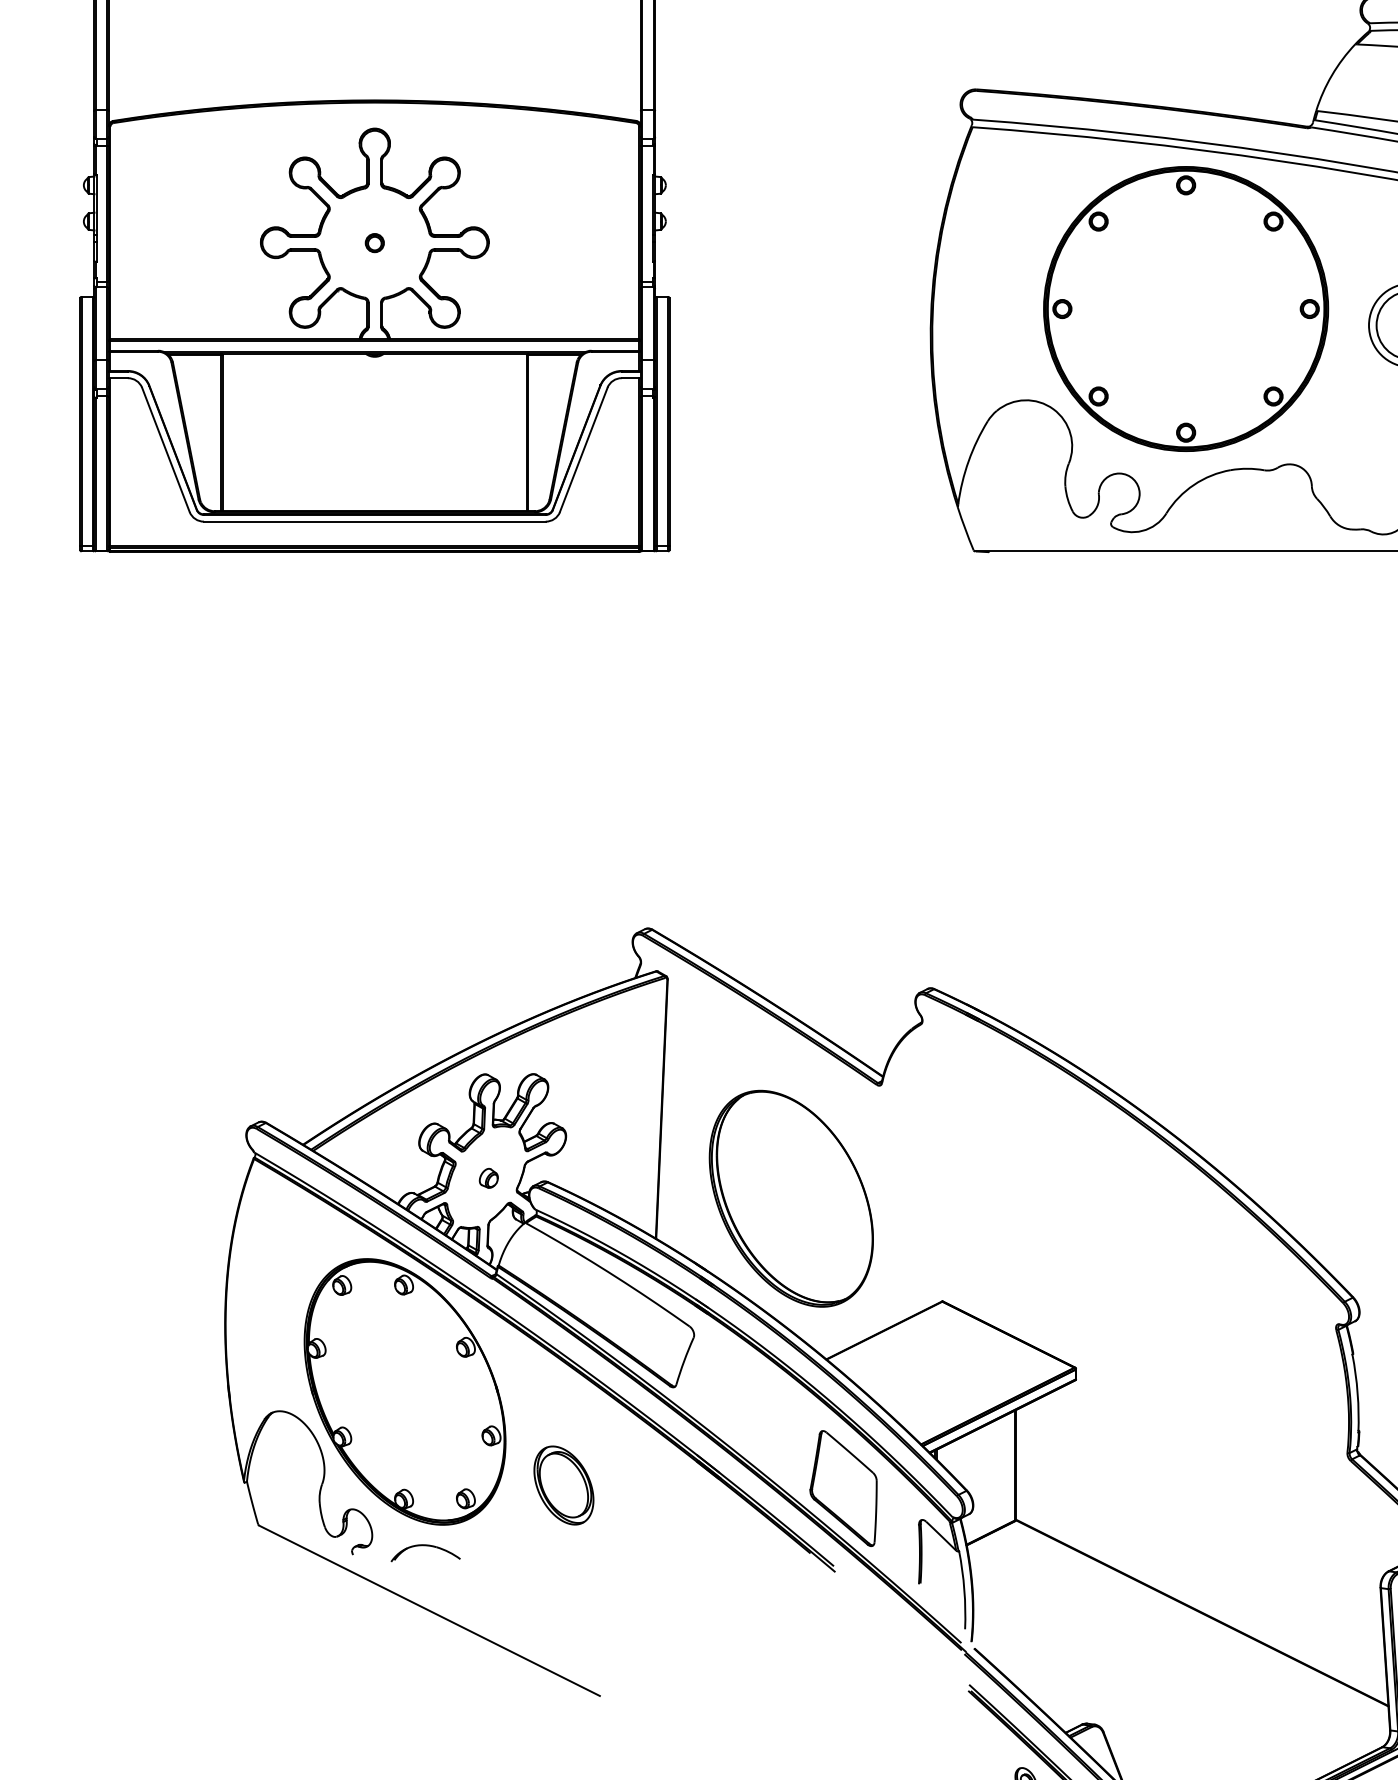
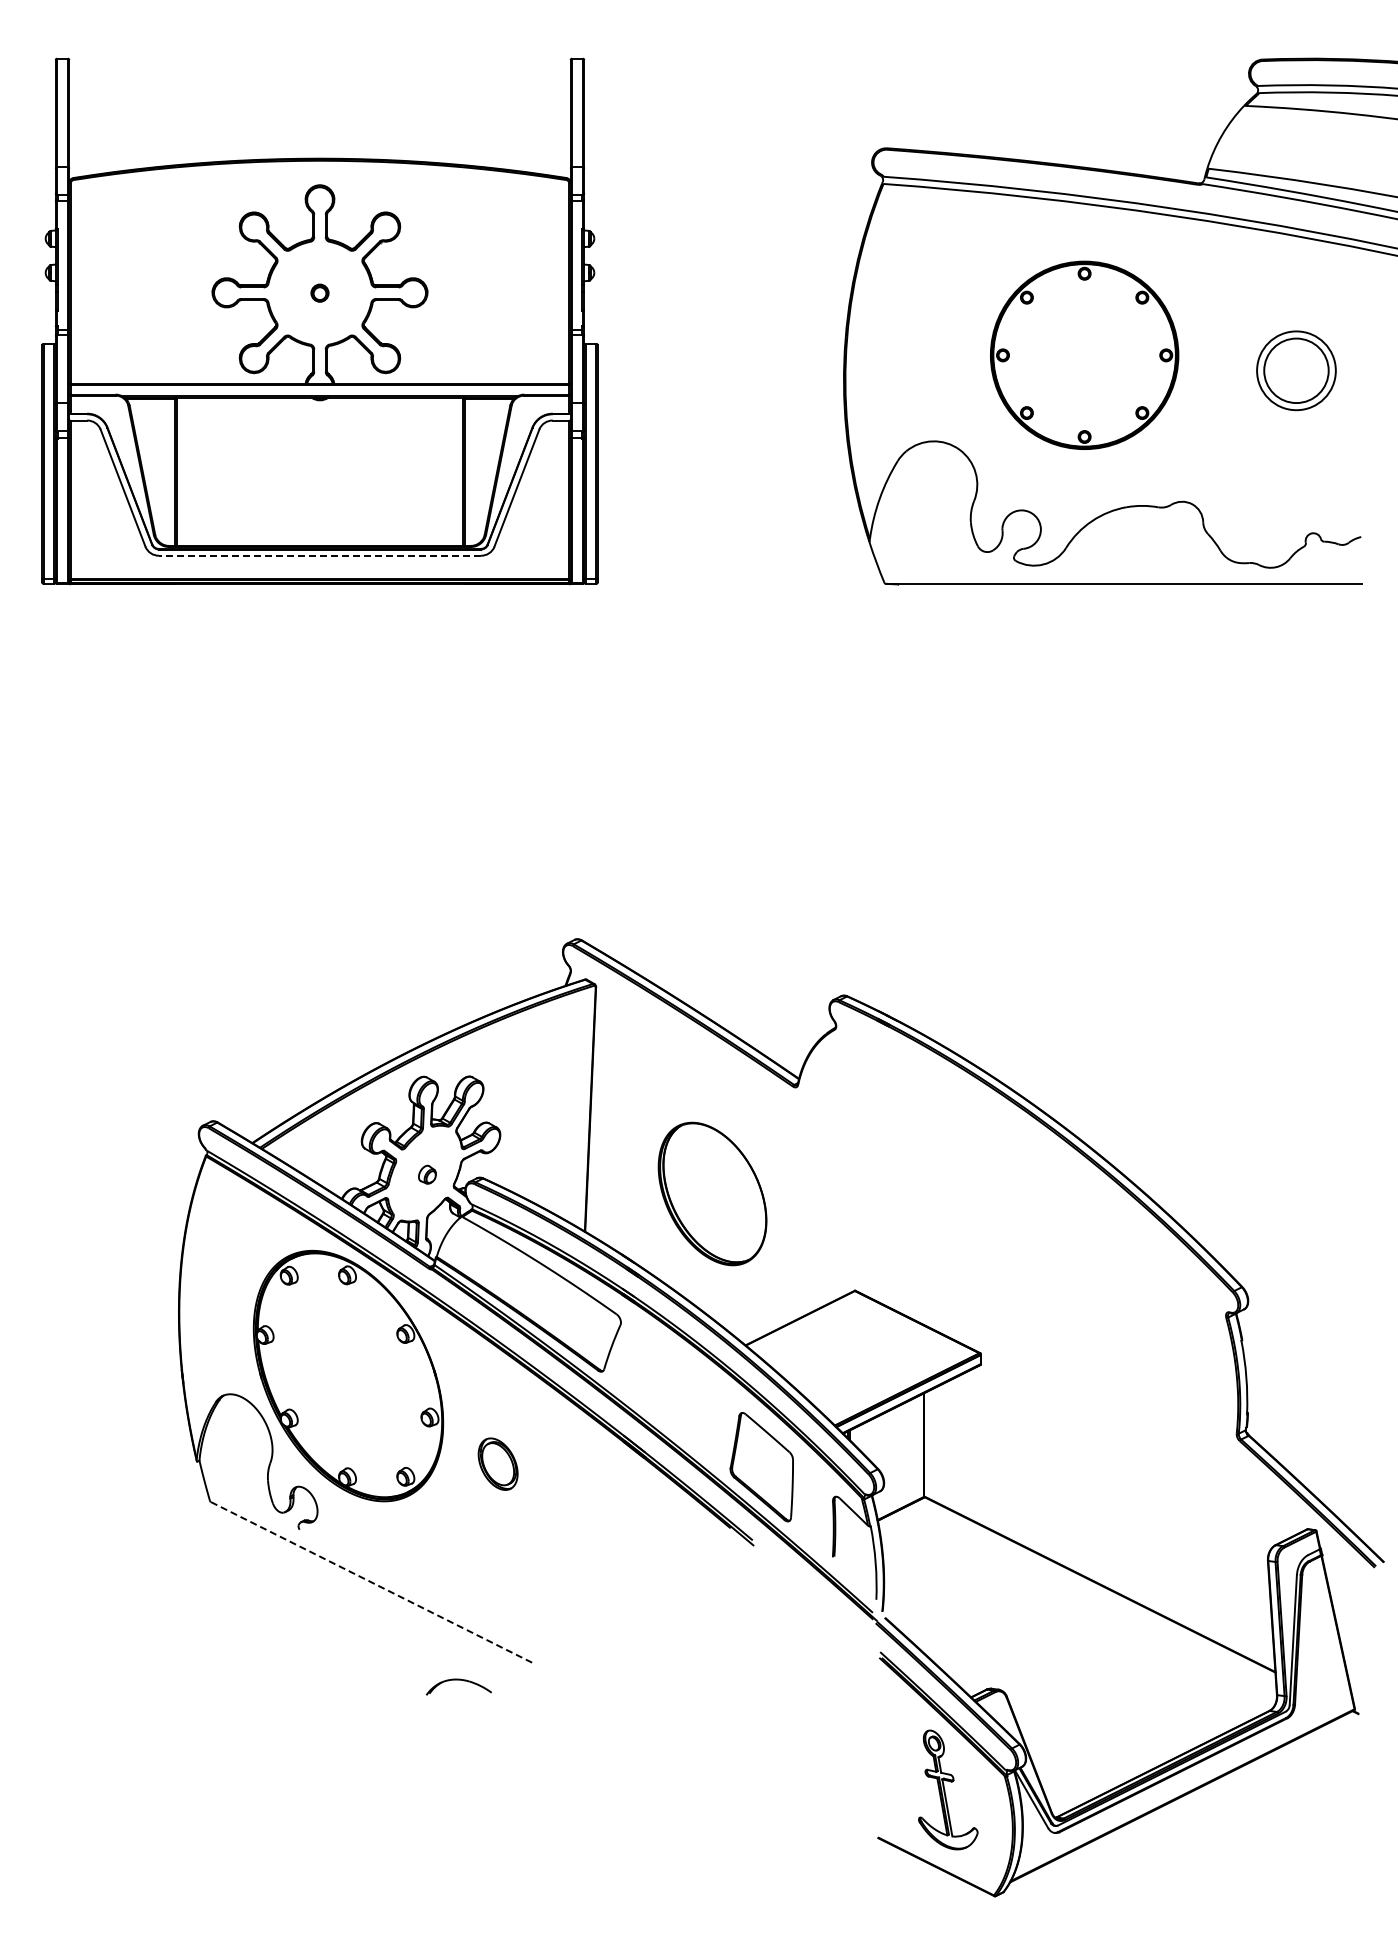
part: (1185, 309) -> (1084, 355), size x0.7
line: (374, 521) -> (319, 555), solid -> dashed
part: (791, 1198) -> (712, 1193), size x0.7
part: (563, 1484) -> (497, 1463), size x0.7
part: (425, 1552) -> (458, 1686), moved
line: (429, 1610) -> (371, 1582), solid -> dashed

